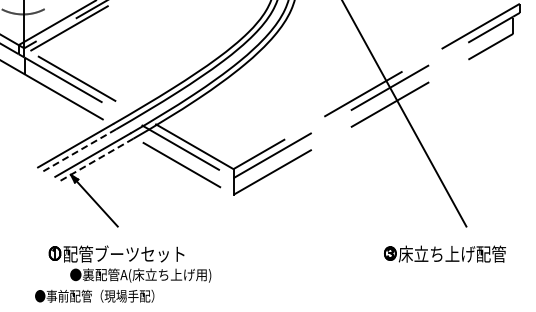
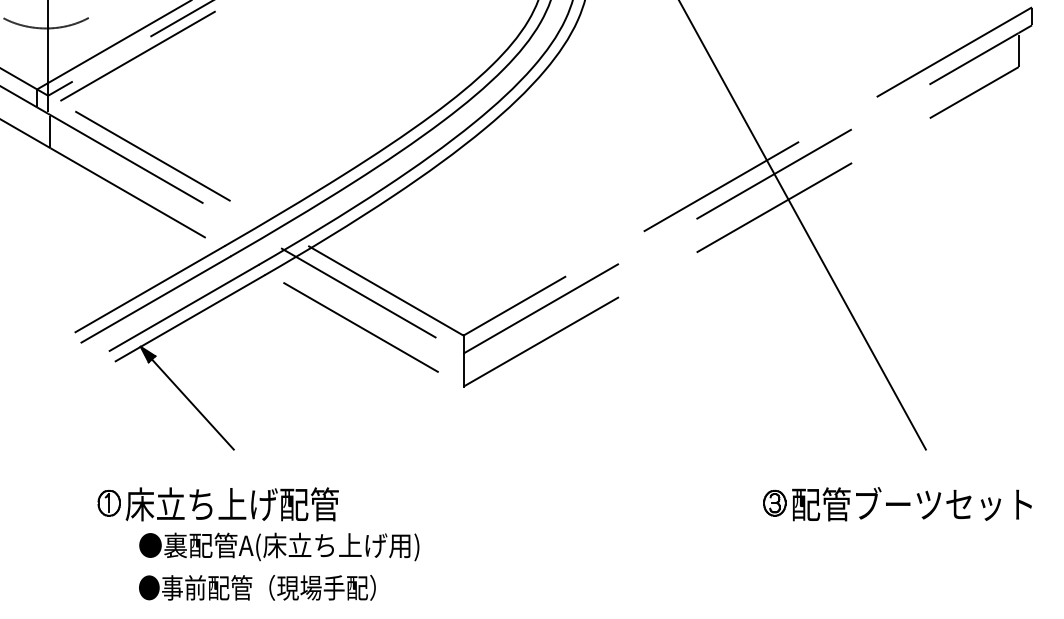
line: (78, 151) -> (155, 300), dashed -> solid
line: (95, 160) -> (189, 318), dashed -> solid
text: (123, 253) -> (245, 503), 配管ブーツセット -> 床立ち上げ配管
text: (458, 253) -> (910, 503), 床立ち上げ配管 -> 配管ブーツセット
text: (94, 295) -> (257, 586), moved

